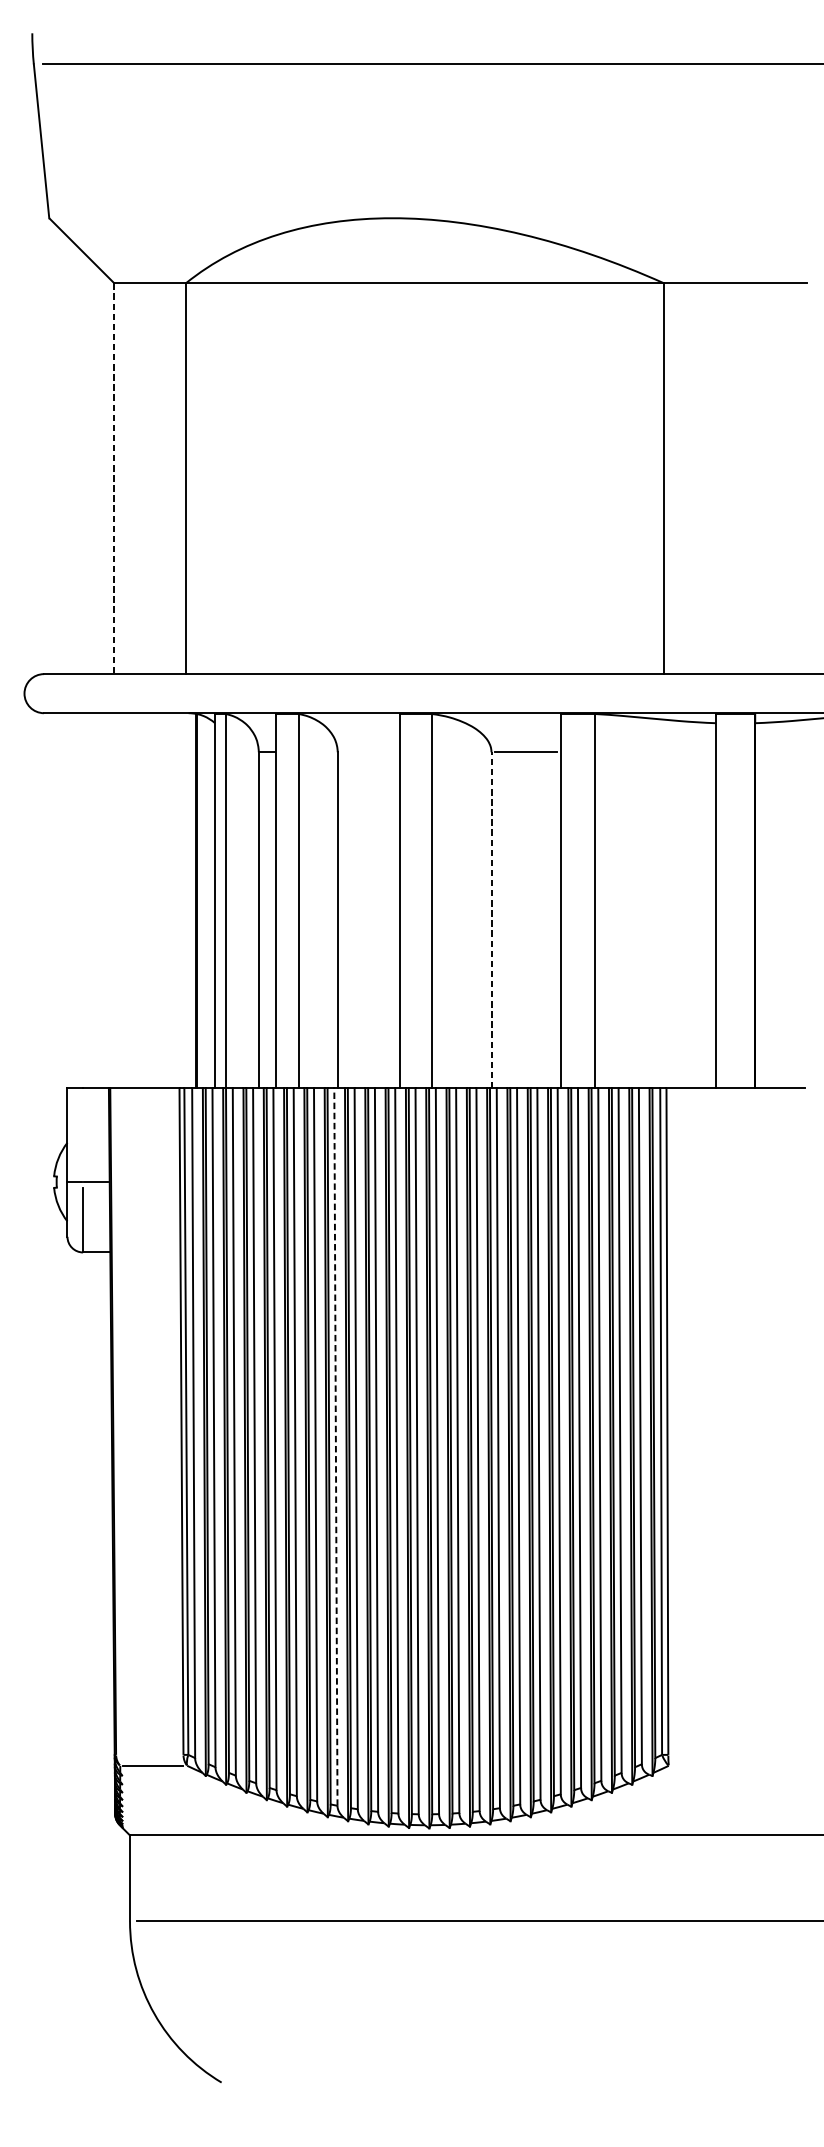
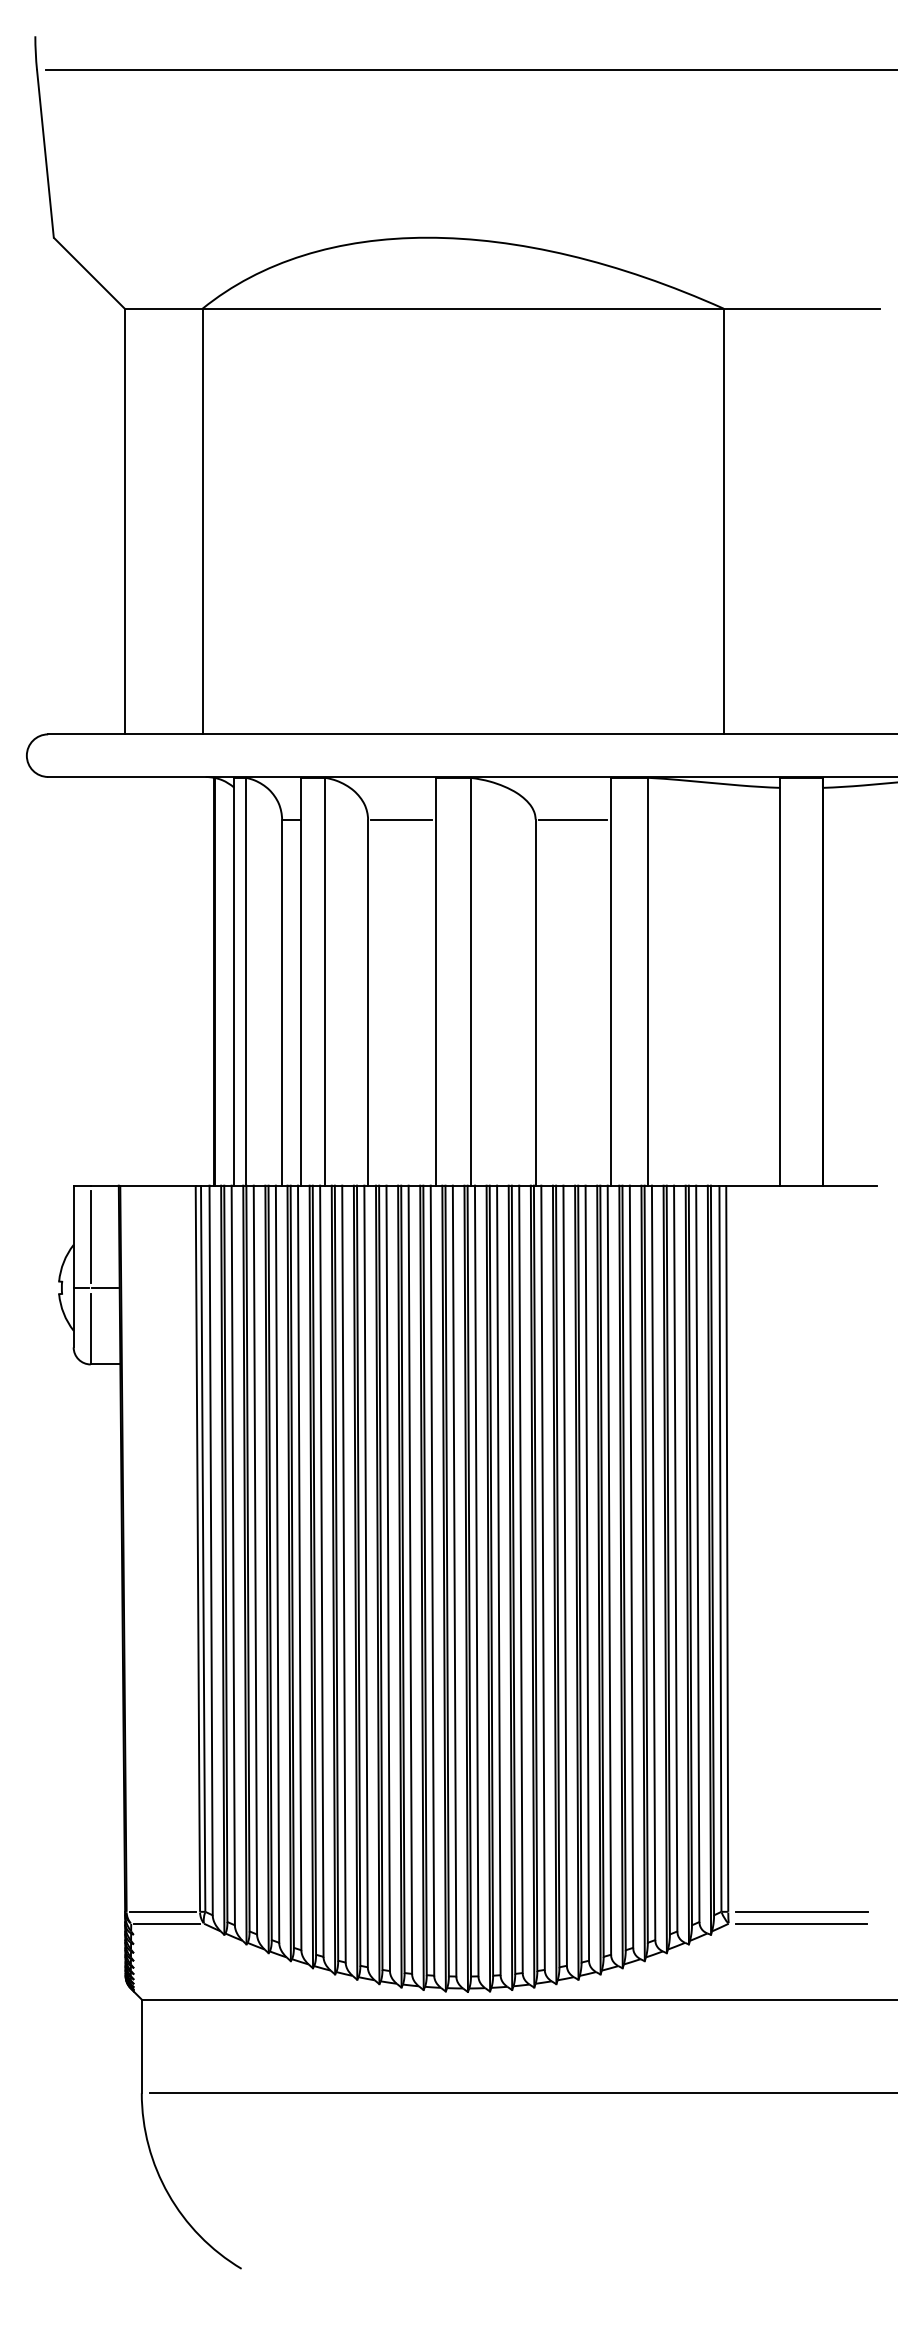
line: (114, 478) -> (124, 521), dashed -> solid
line: (368, 752) -> (401, 819), added
line: (491, 920) -> (535, 1002), dashed -> solid
line: (82, 1134) -> (90, 1236), added
line: (336, 1447) -> (366, 1576), dashed -> solid
line: (149, 1754) -> (162, 1911), added
line: (735, 1754) -> (801, 1911), added
line: (735, 1765) -> (801, 1923), added

